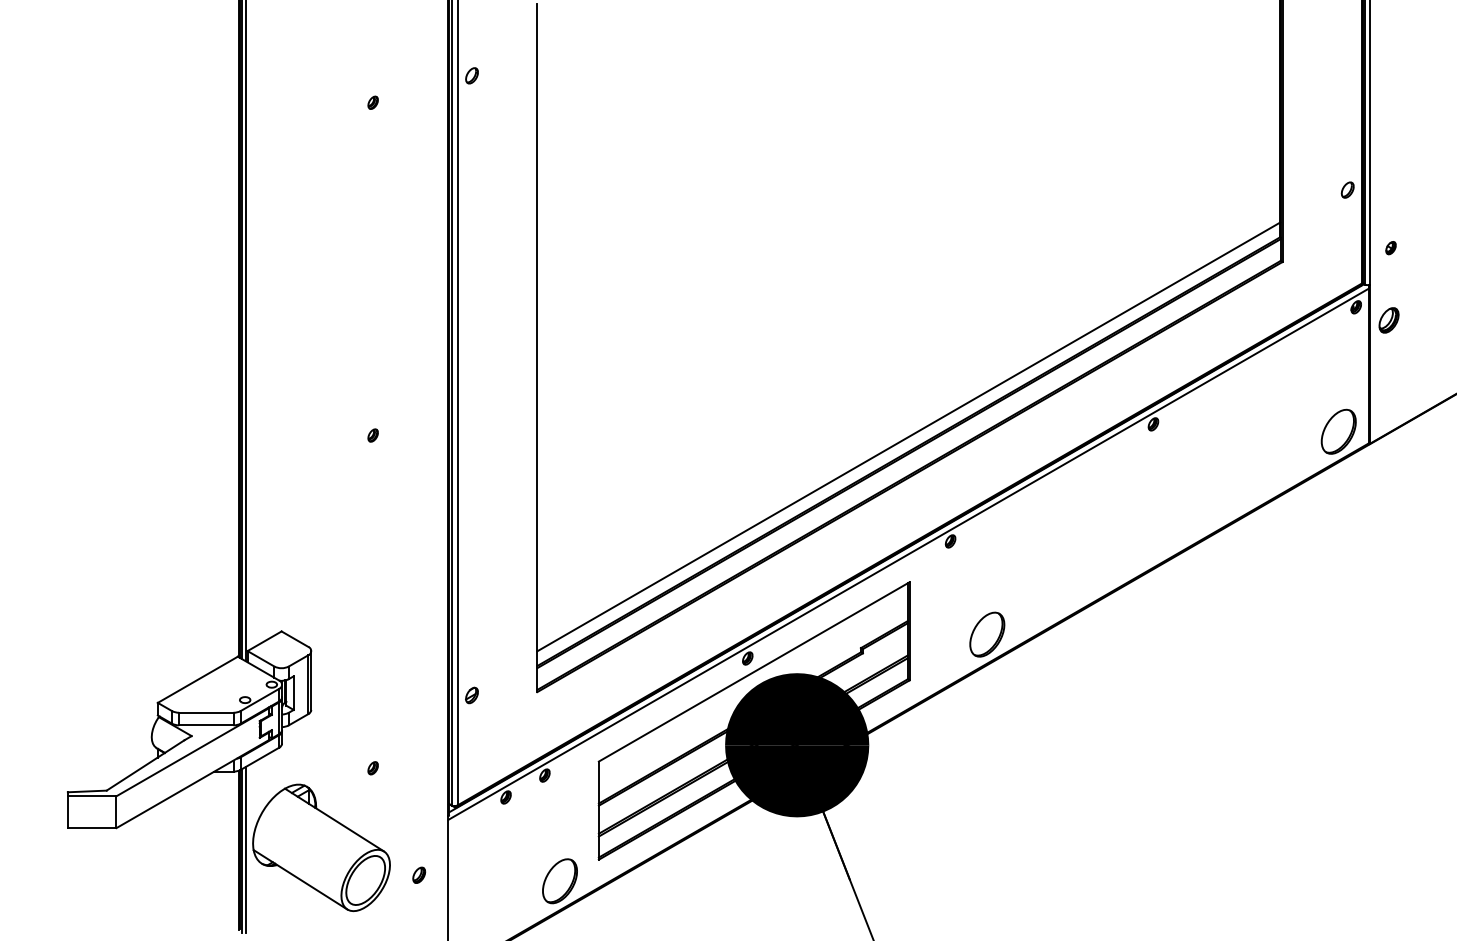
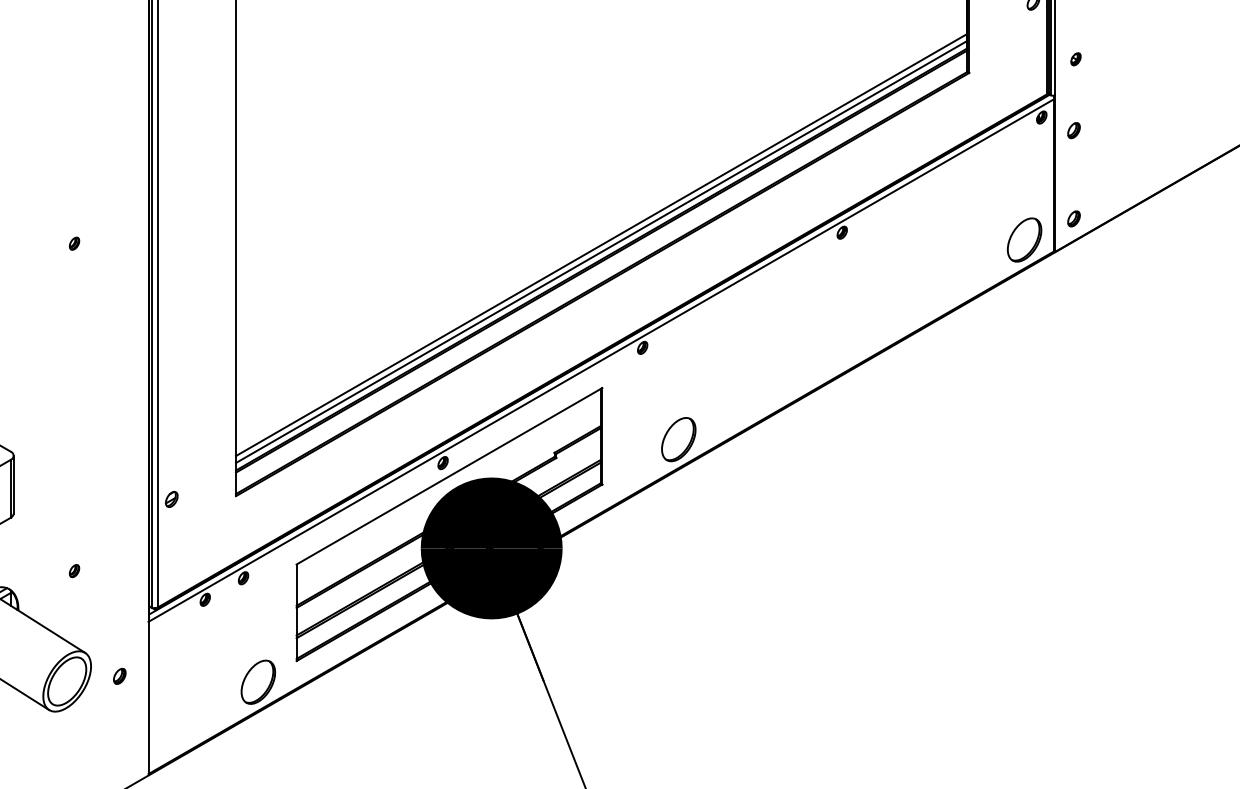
part: (1388, 320) -> (1073, 130), size x0.62
part: (1388, 409) -> (1073, 218), added
line: (908, 443) -> (601, 251), added

